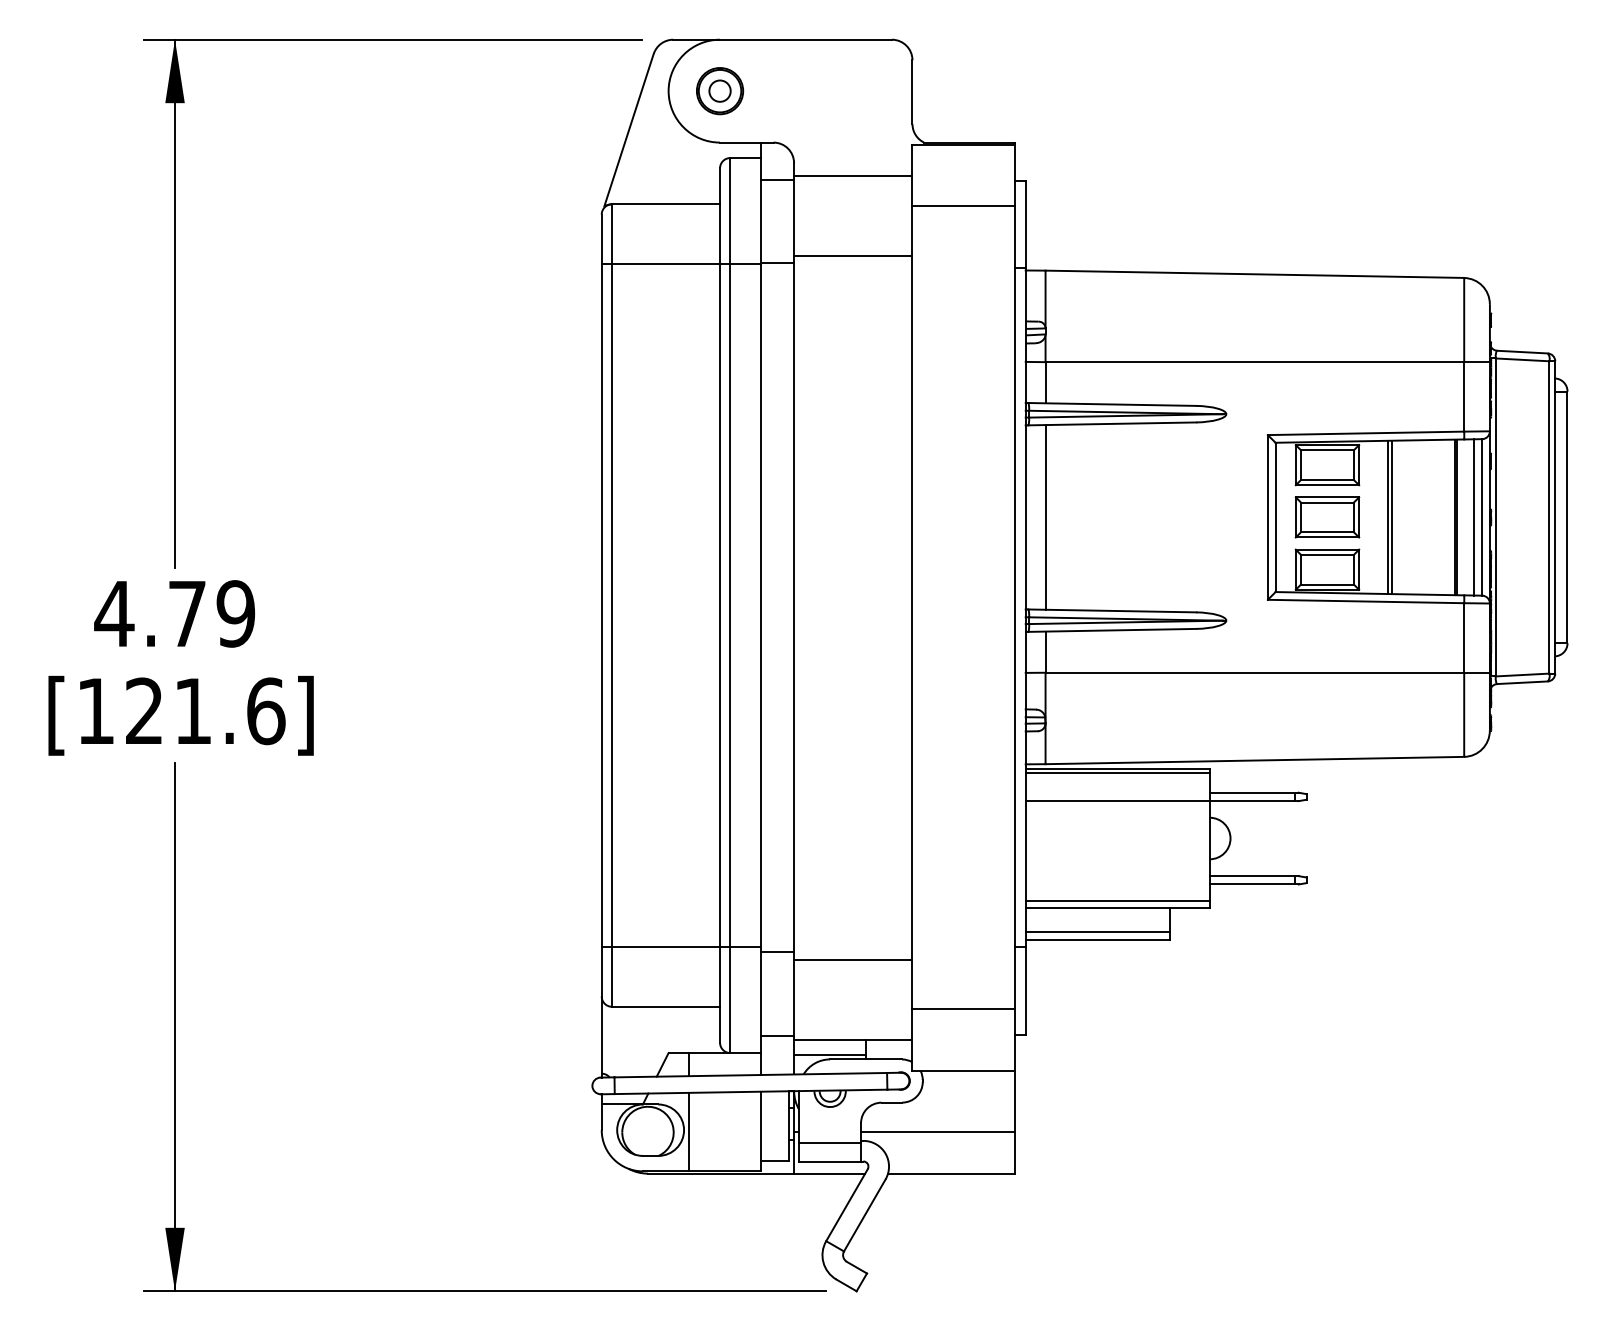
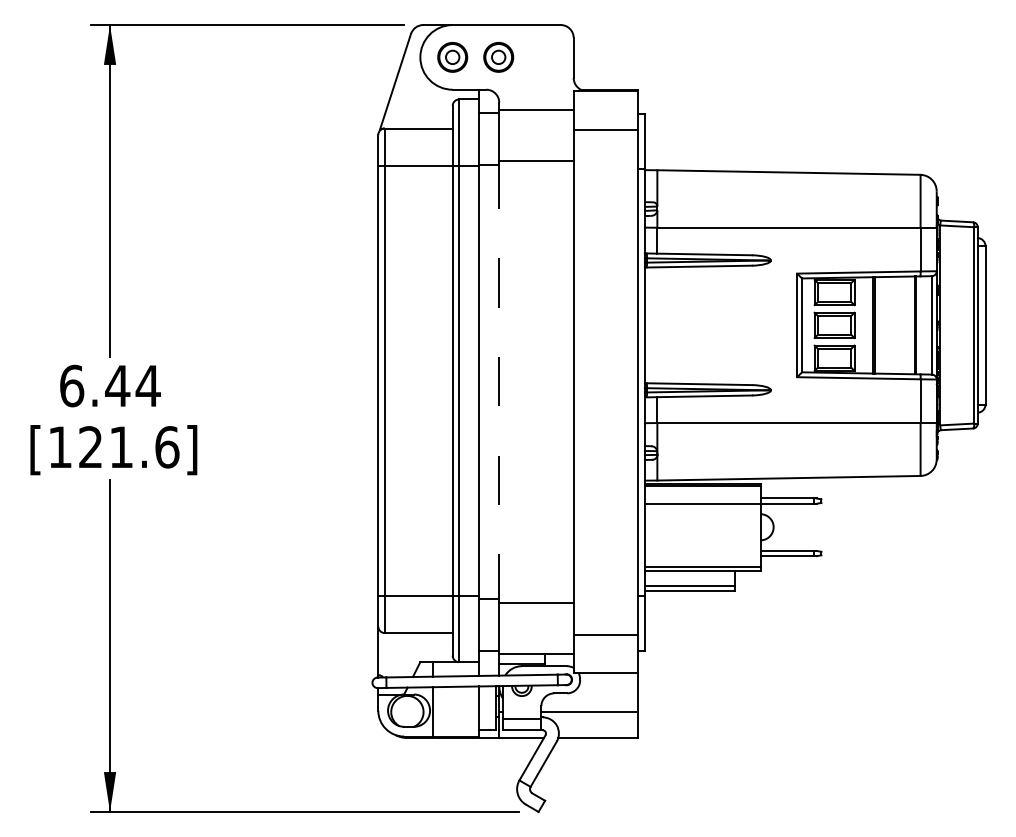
part: (792, 91) -> (498, 57), added
line: (1045, 517) -> (657, 325), removed
line: (1473, 517) -> (926, 325), removed
line: (794, 606) -> (499, 381), solid -> dashed
text: (174, 613) -> (109, 385), 4.79 -> 6.44

